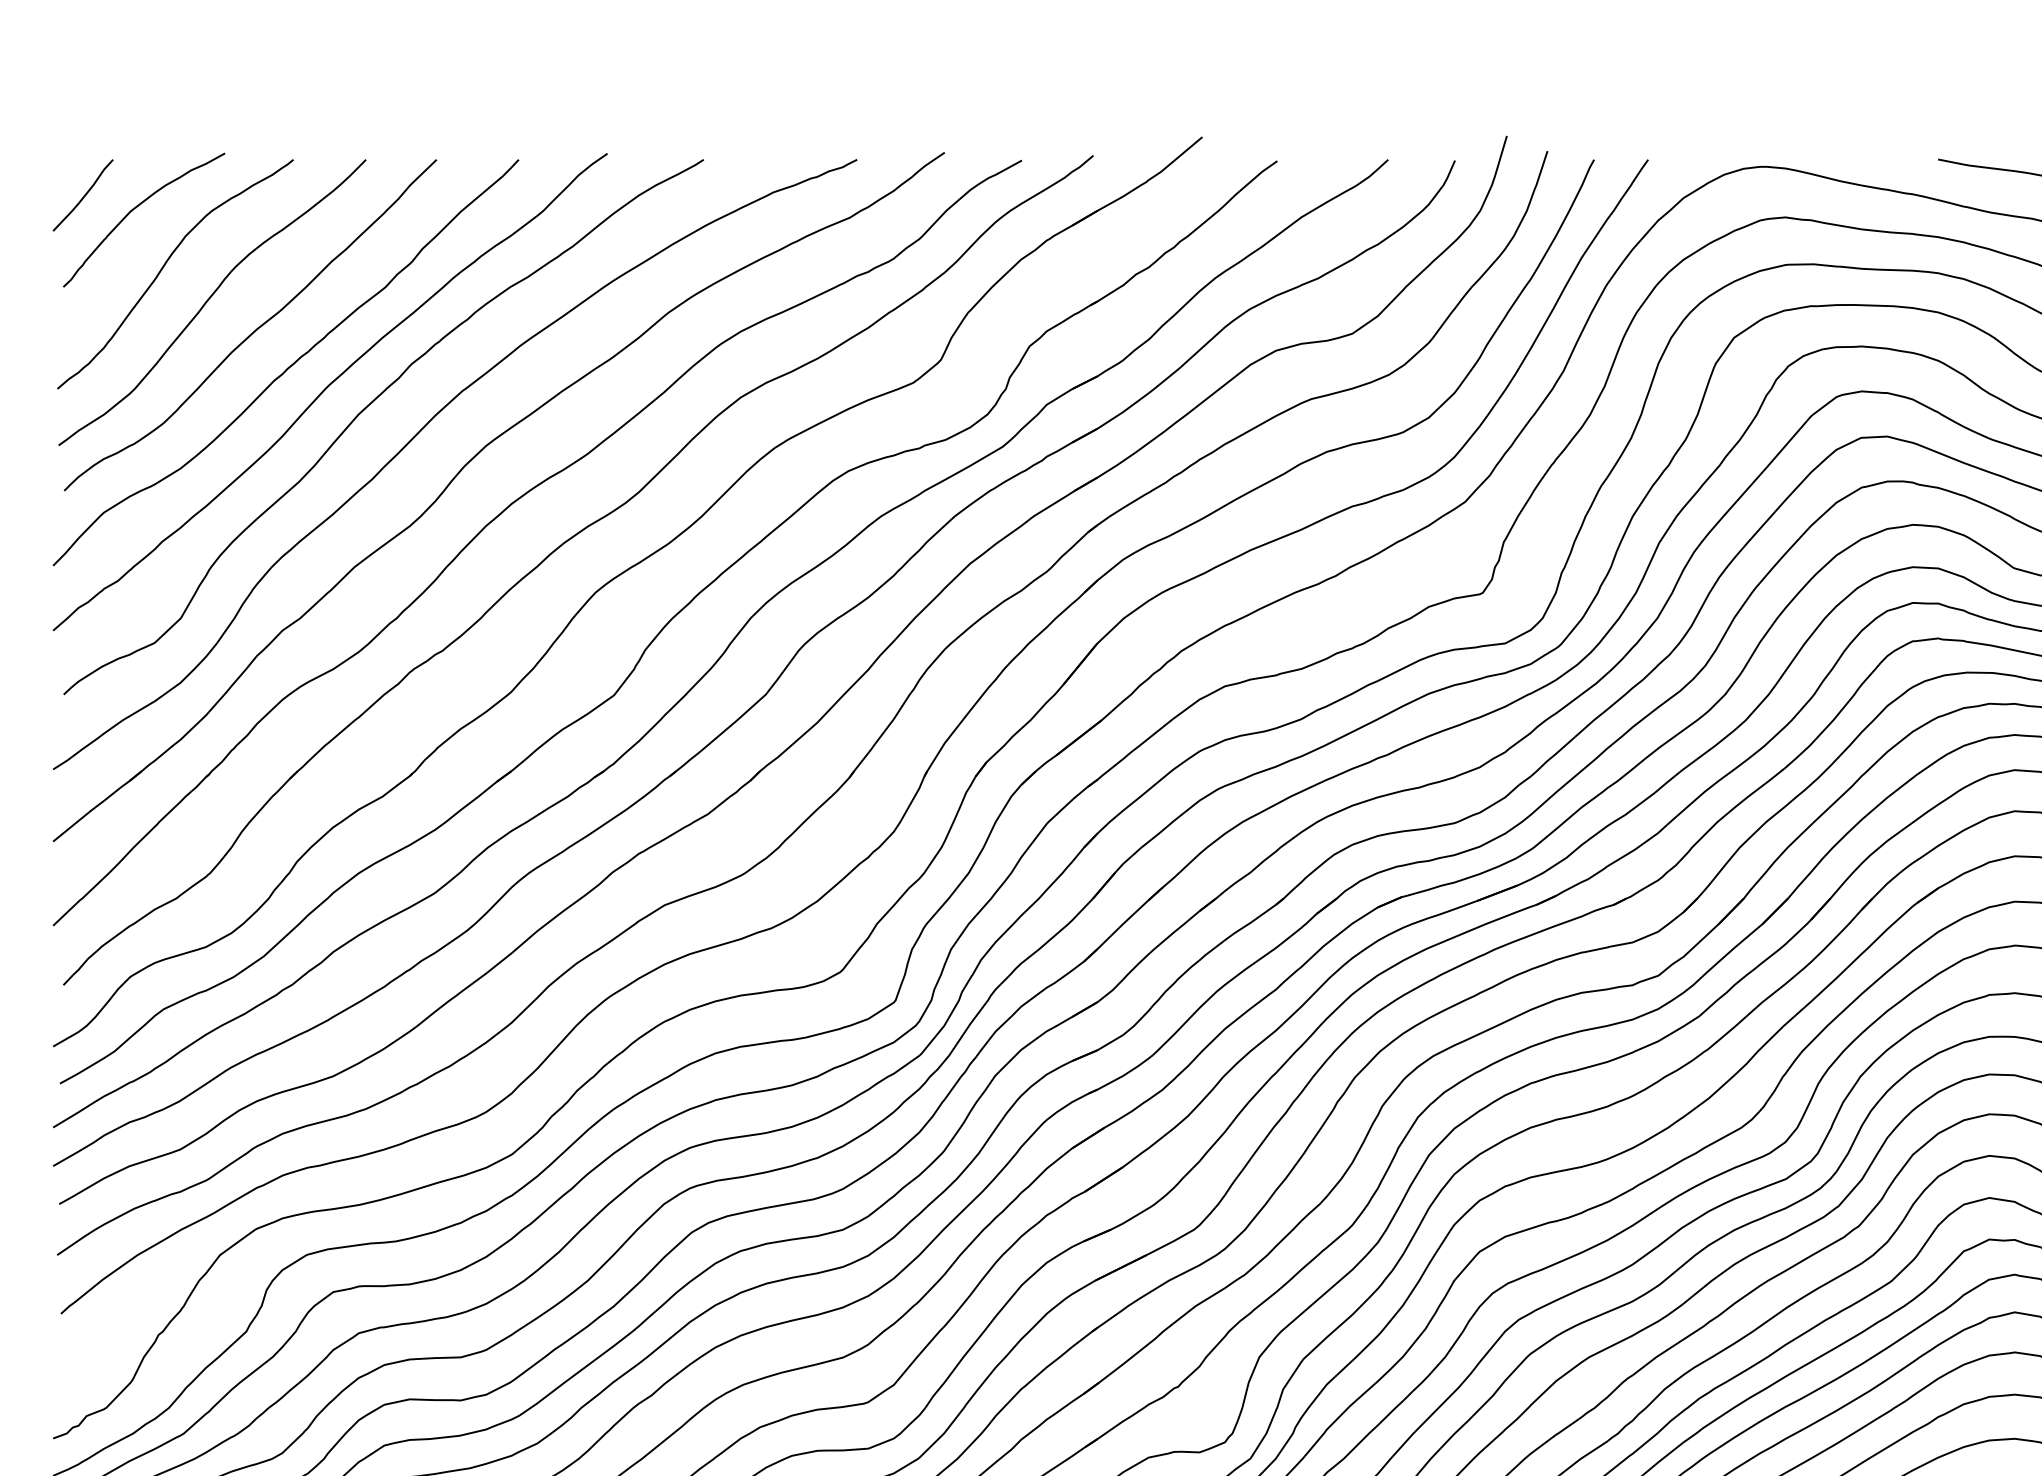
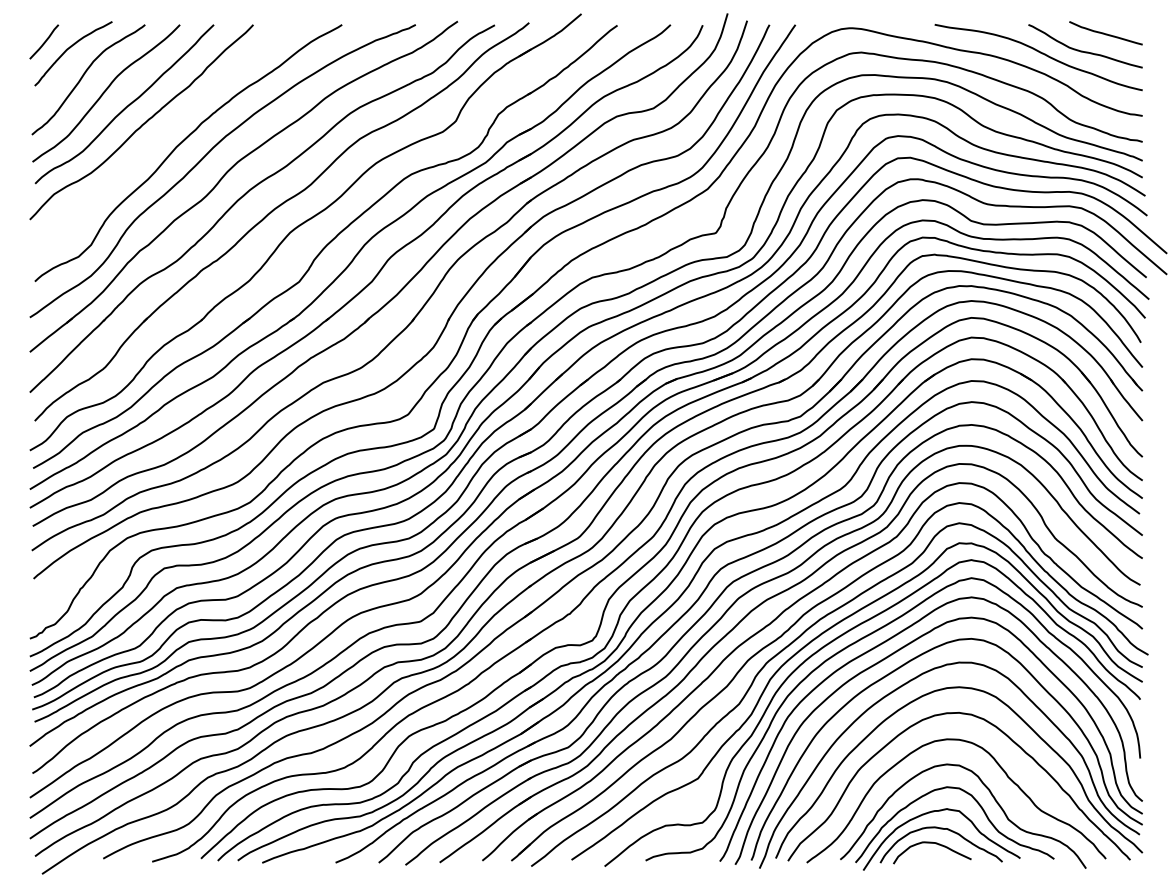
curve: (327, 390) -> (161, 135), removed

